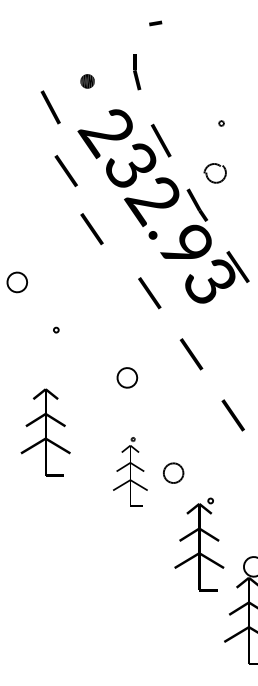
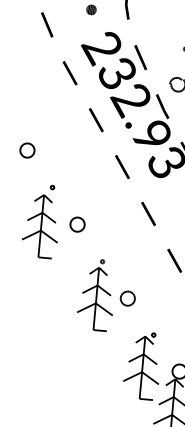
line: (50, 107) -> (47, 24), moved
line: (91, 229) -> (95, 120), moved
part: (127, 377) -> (77, 224), moved
part: (45, 432) -> (41, 226), moved
part: (130, 471) -> (96, 294), size x1.43
part: (199, 544) -> (142, 365), moved

